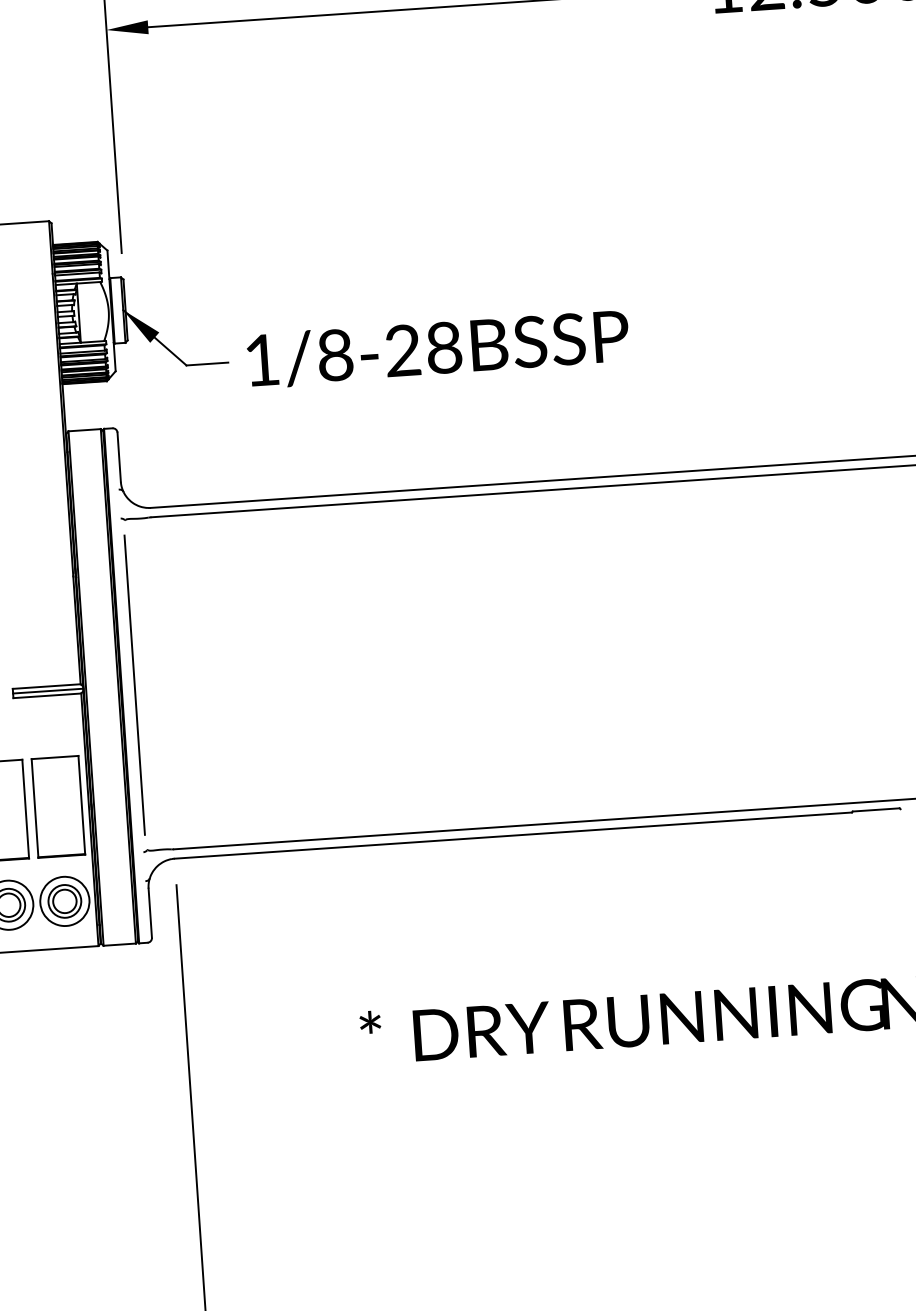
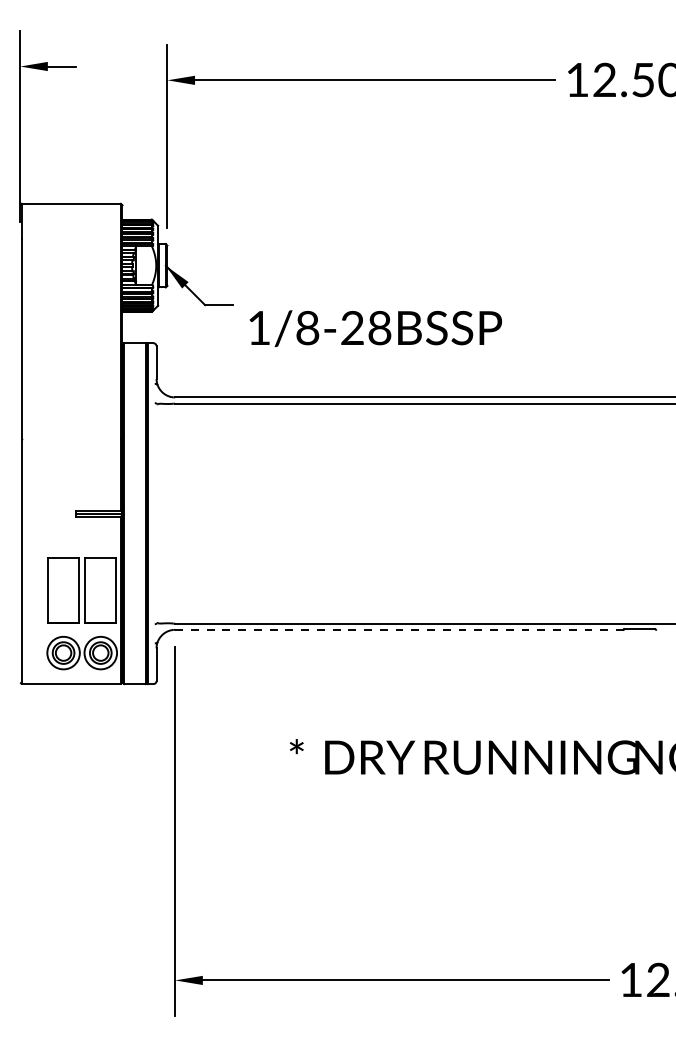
text: (437, 348) -> (375, 328), moved
line: (134, 684) -> (156, 513), removed
line: (513, 835) -> (399, 629), solid -> dashed

